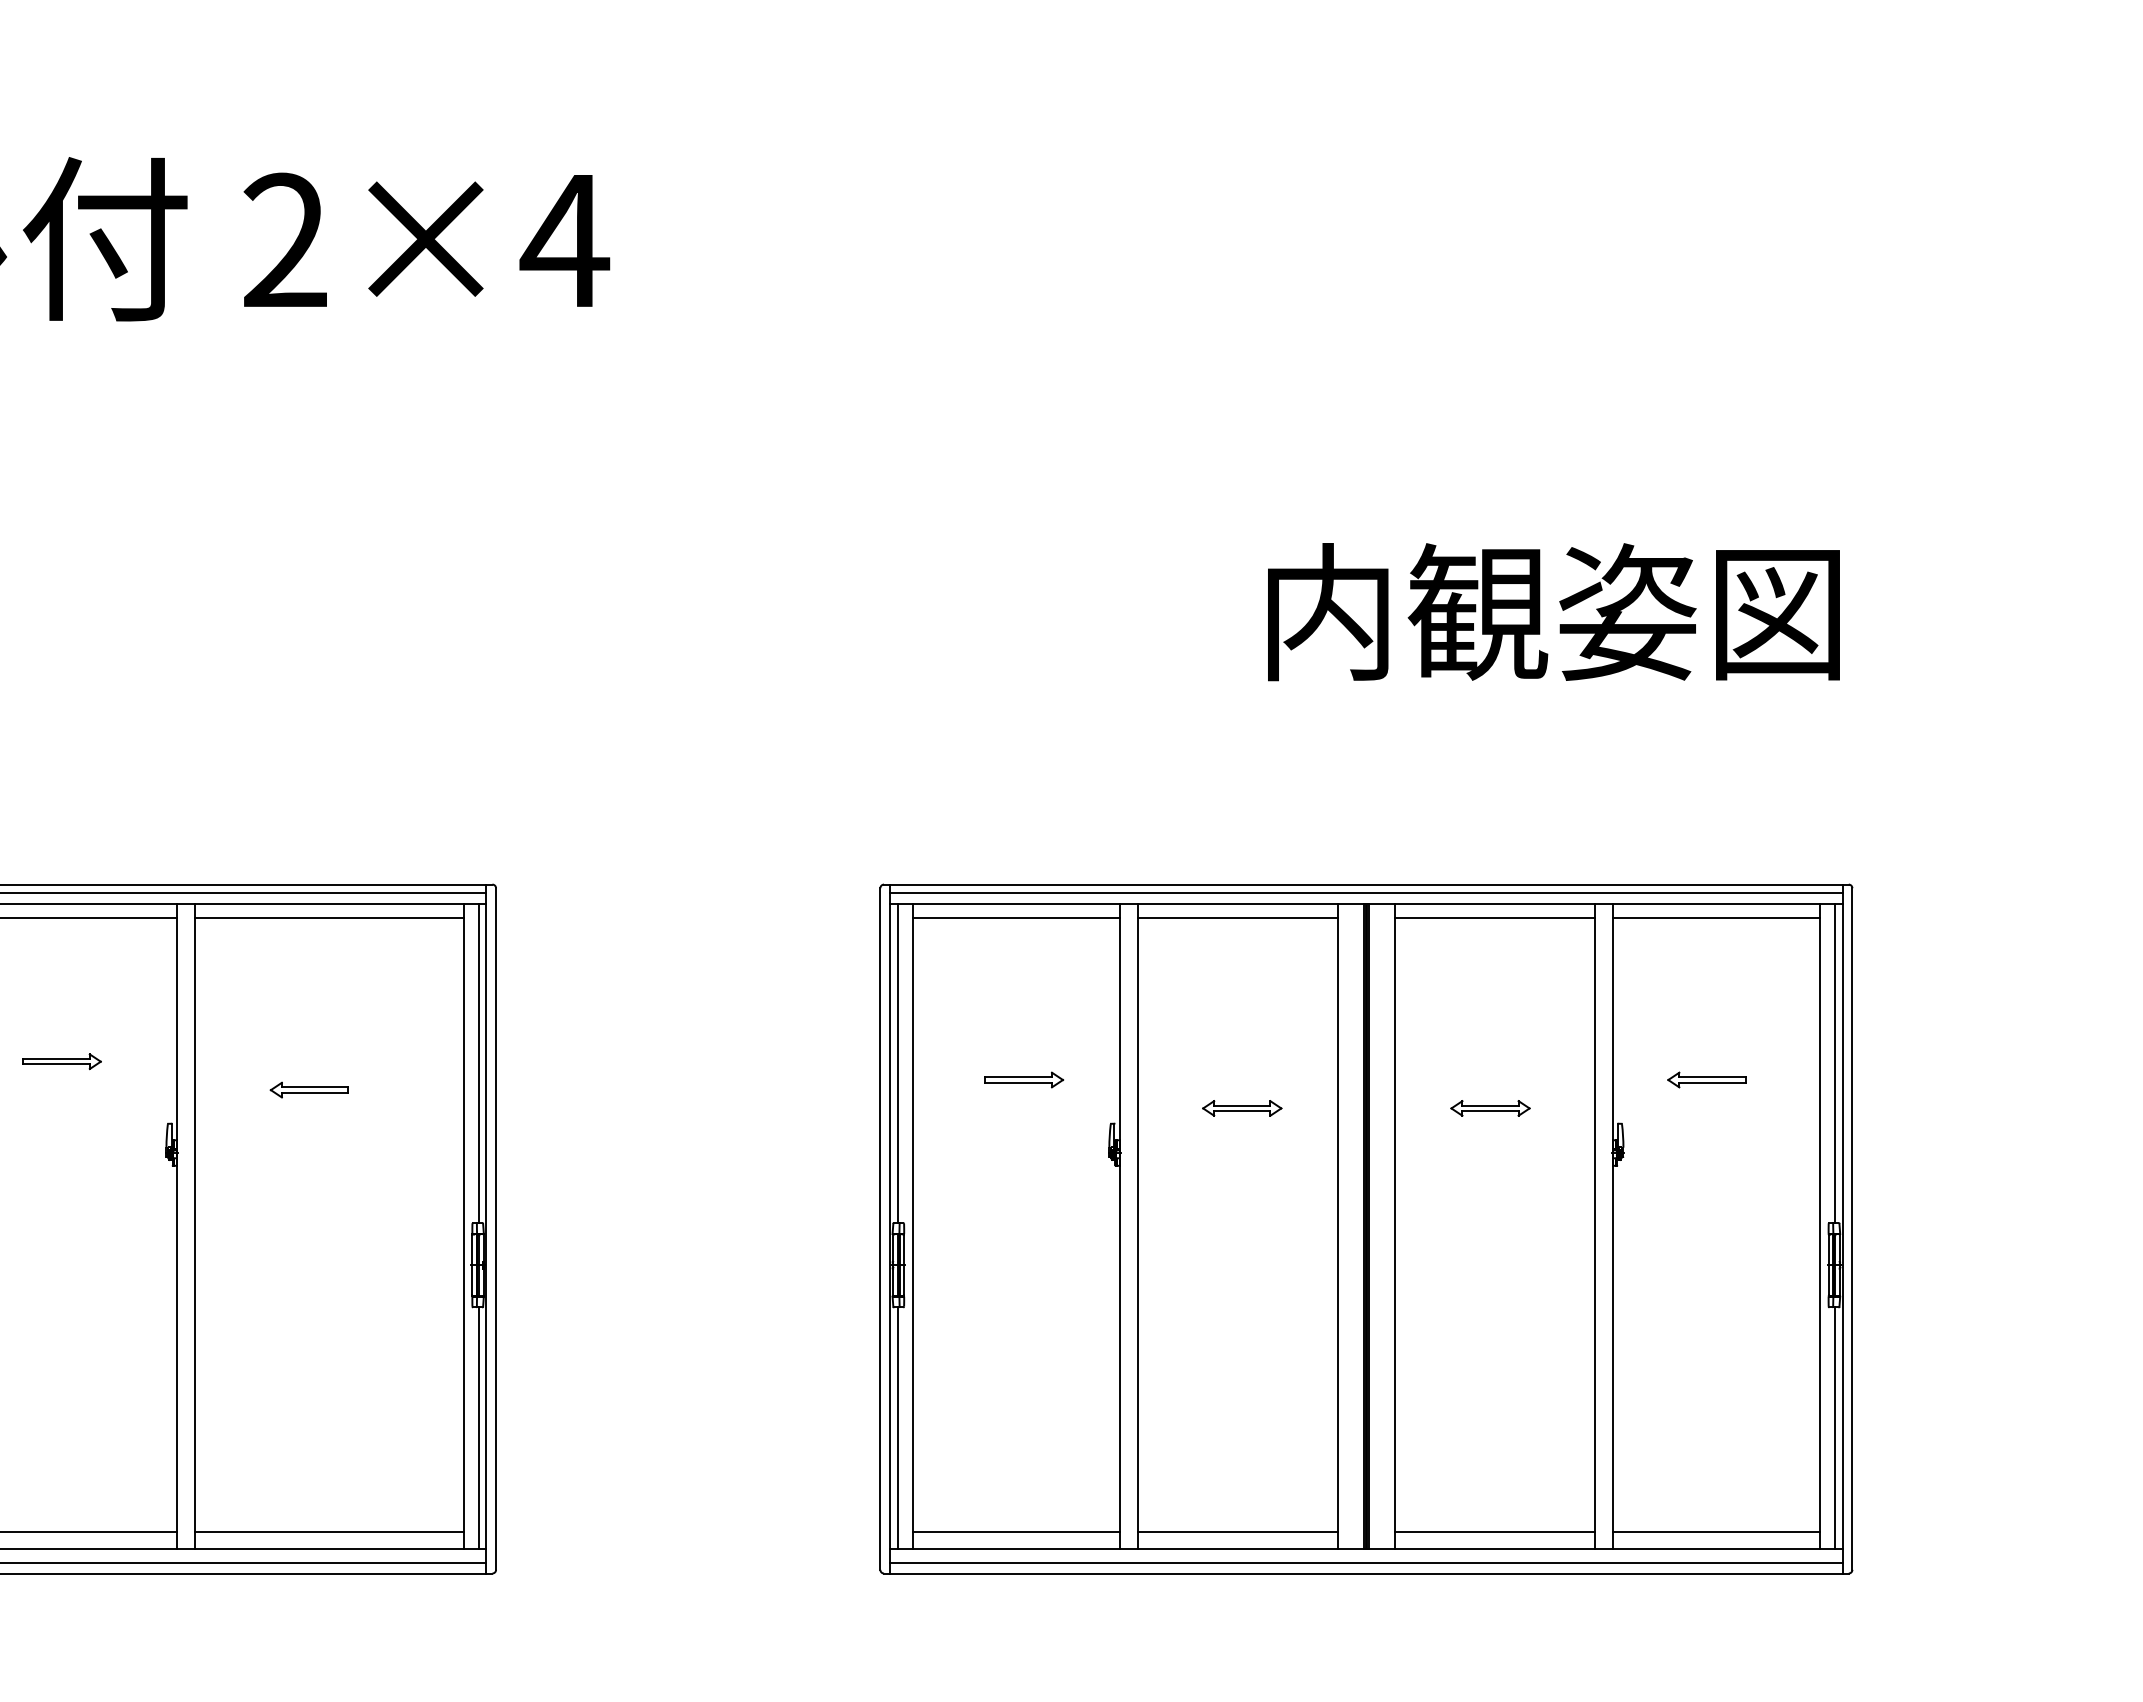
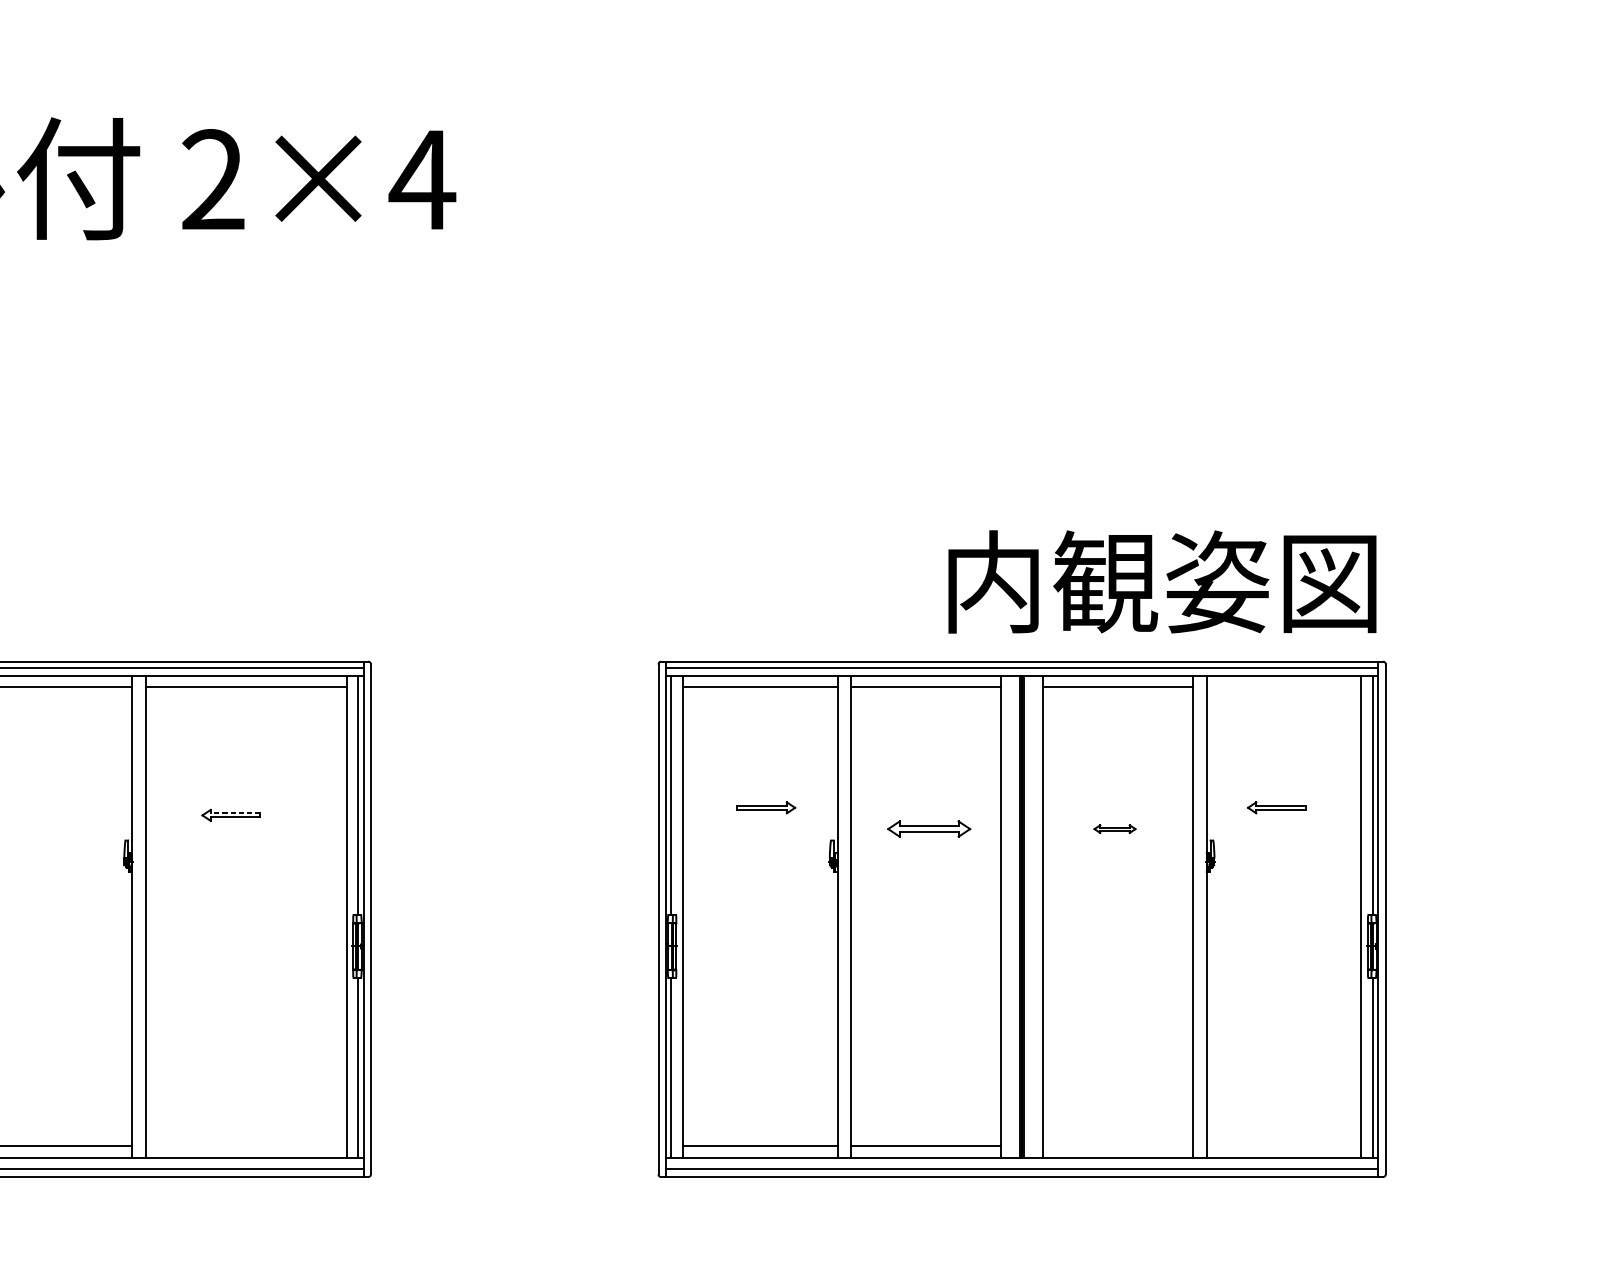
text: (1553, 612) -> (1162, 582), moved
line: (1716, 918) -> (1284, 687), removed
part: (61, 1061) -> (45, 793), removed
line: (314, 1087) -> (235, 813), solid -> dashed
part: (1242, 1108) -> (929, 829), size x1.4
part: (1490, 1108) -> (1114, 829), size x0.7
line: (329, 1531) -> (246, 1145), removed
line: (1494, 1531) -> (1117, 1145), removed
line: (1716, 1531) -> (1284, 1145), removed

